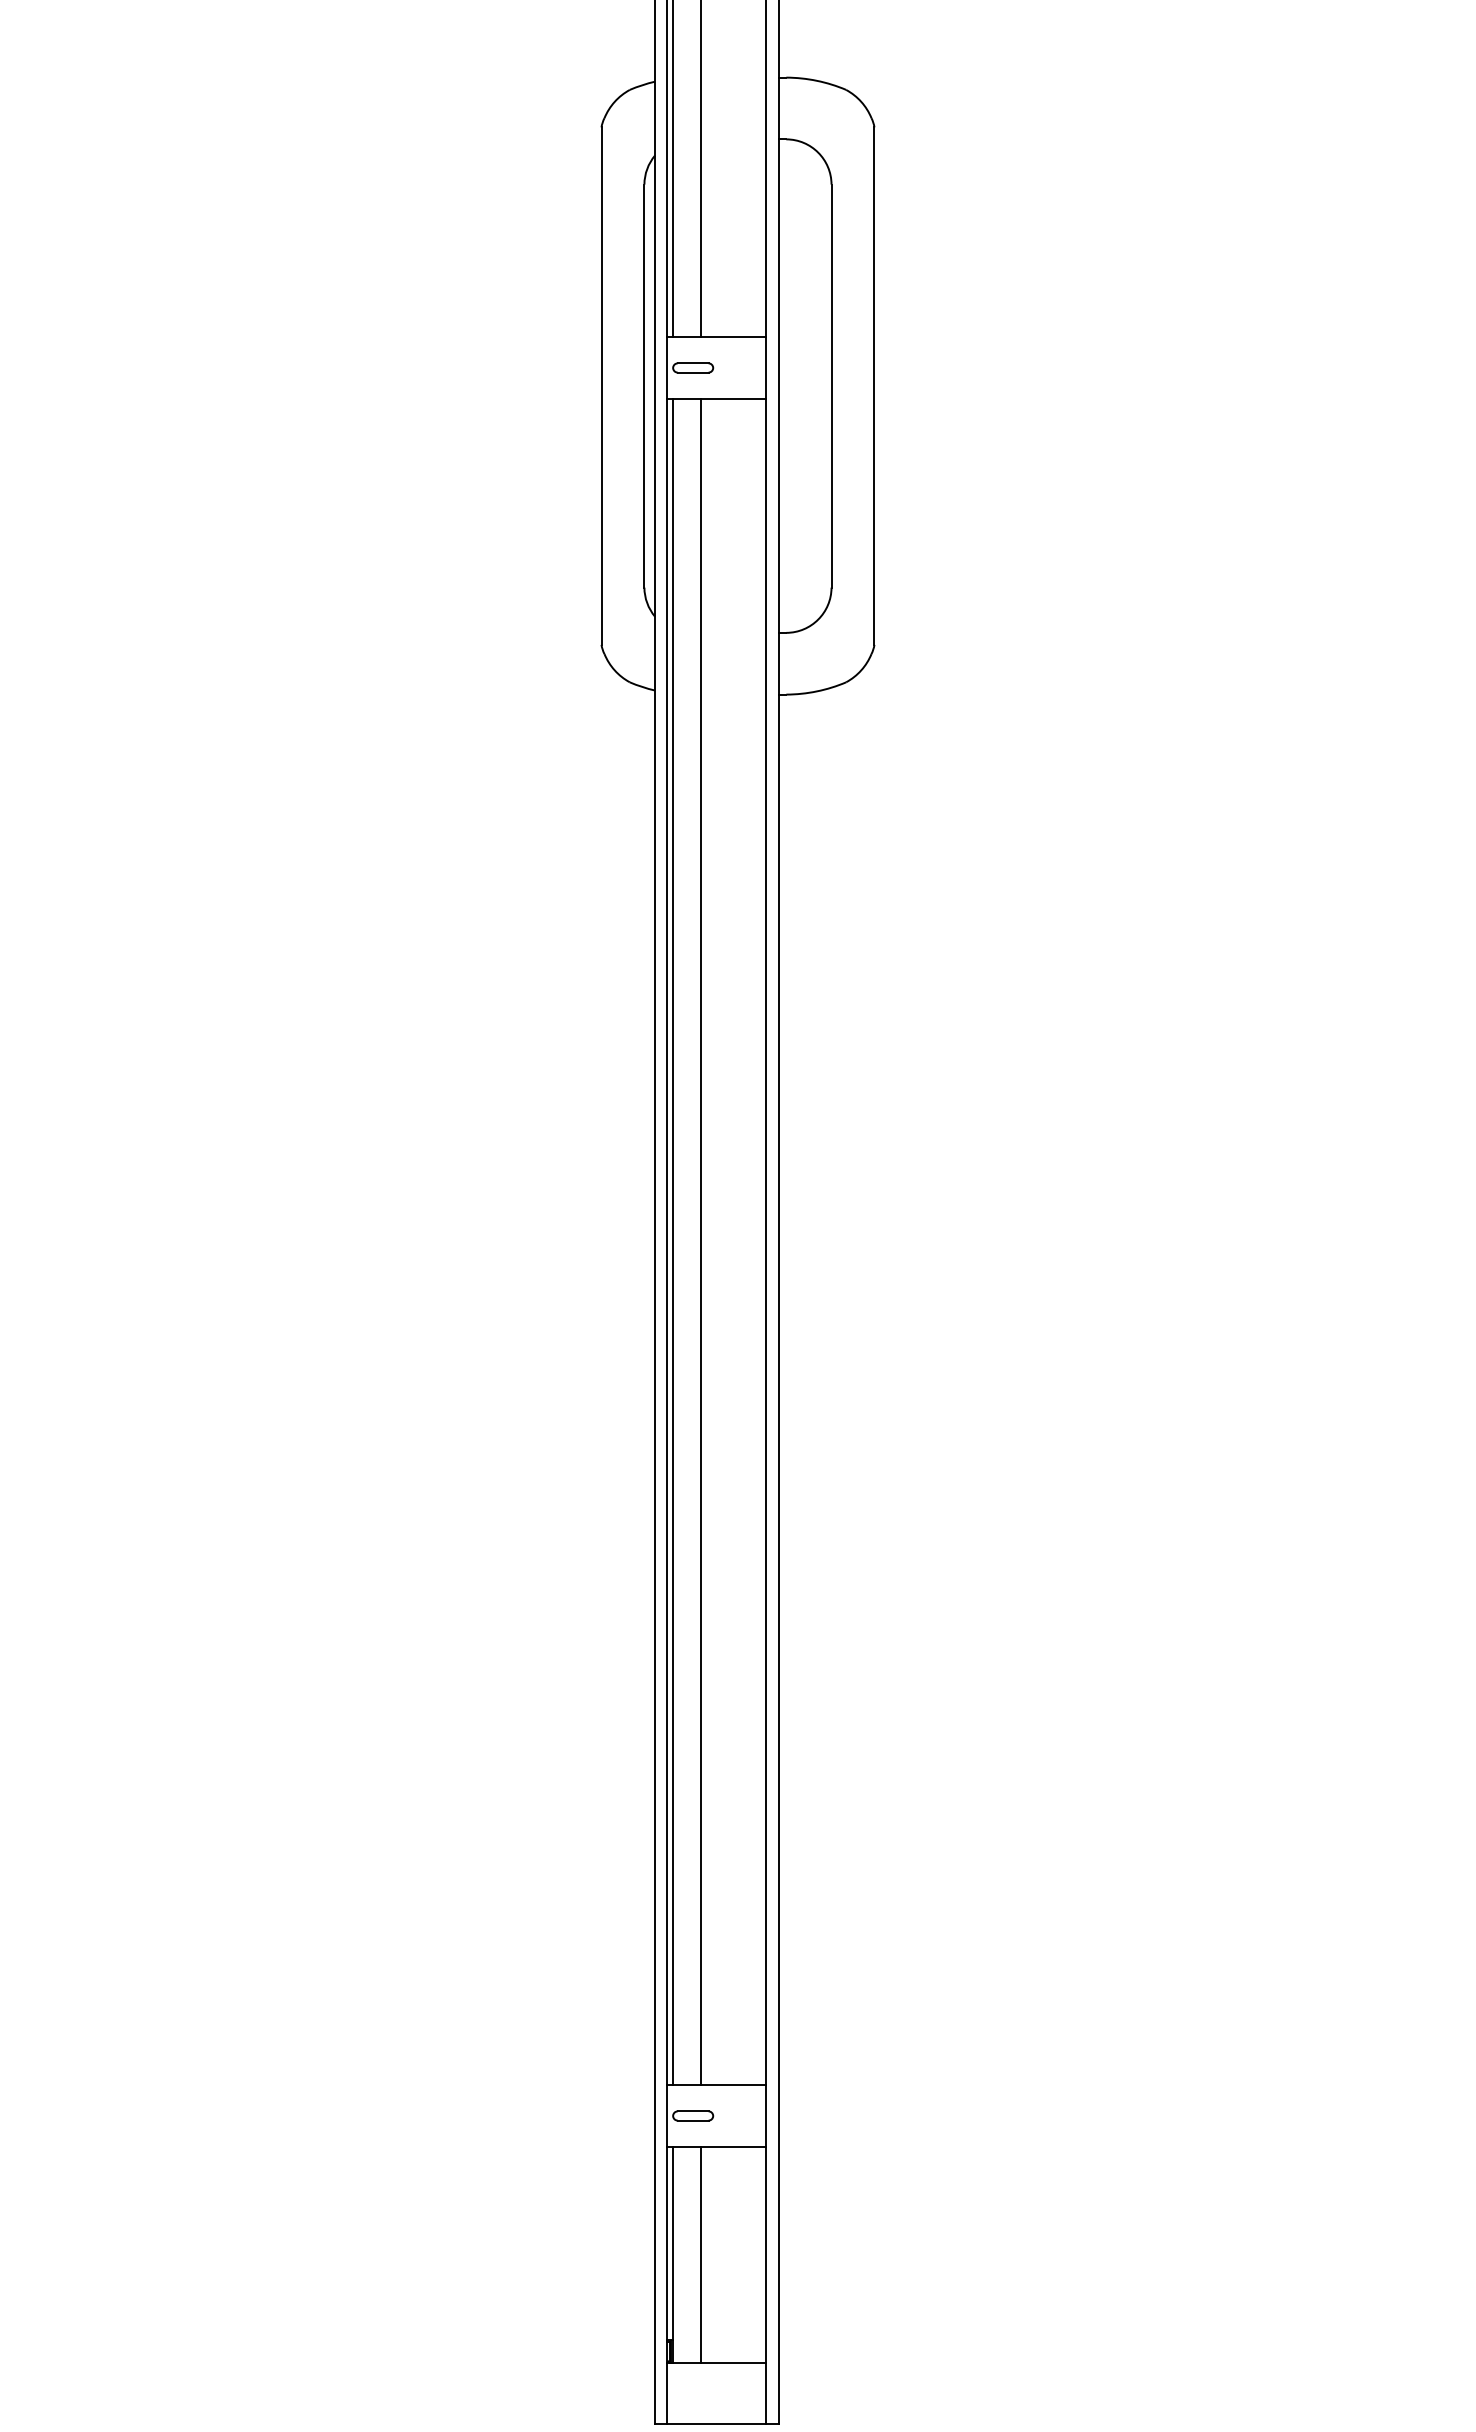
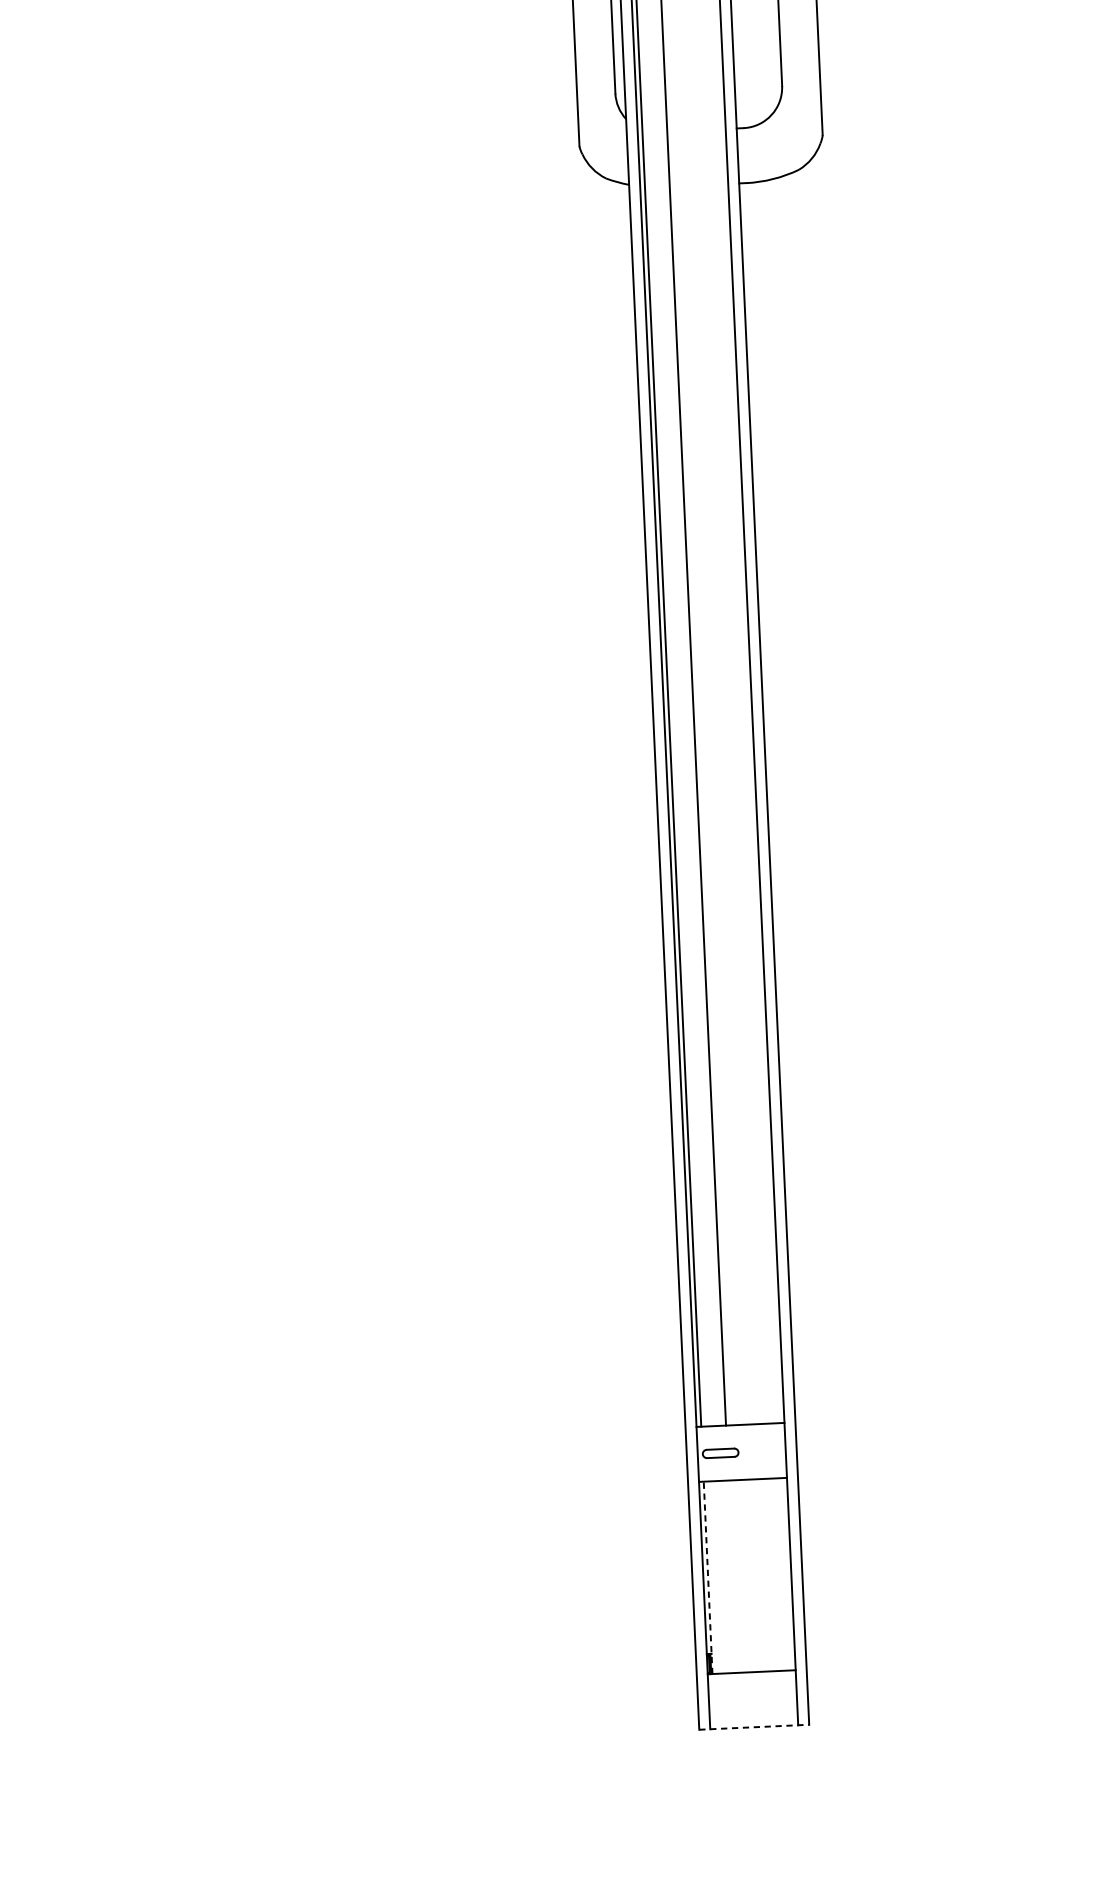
line: (672, 2254) -> (707, 1577), solid -> dashed
line: (700, 2254) -> (732, 1576), removed
line: (716, 2424) -> (753, 1727), solid -> dashed

